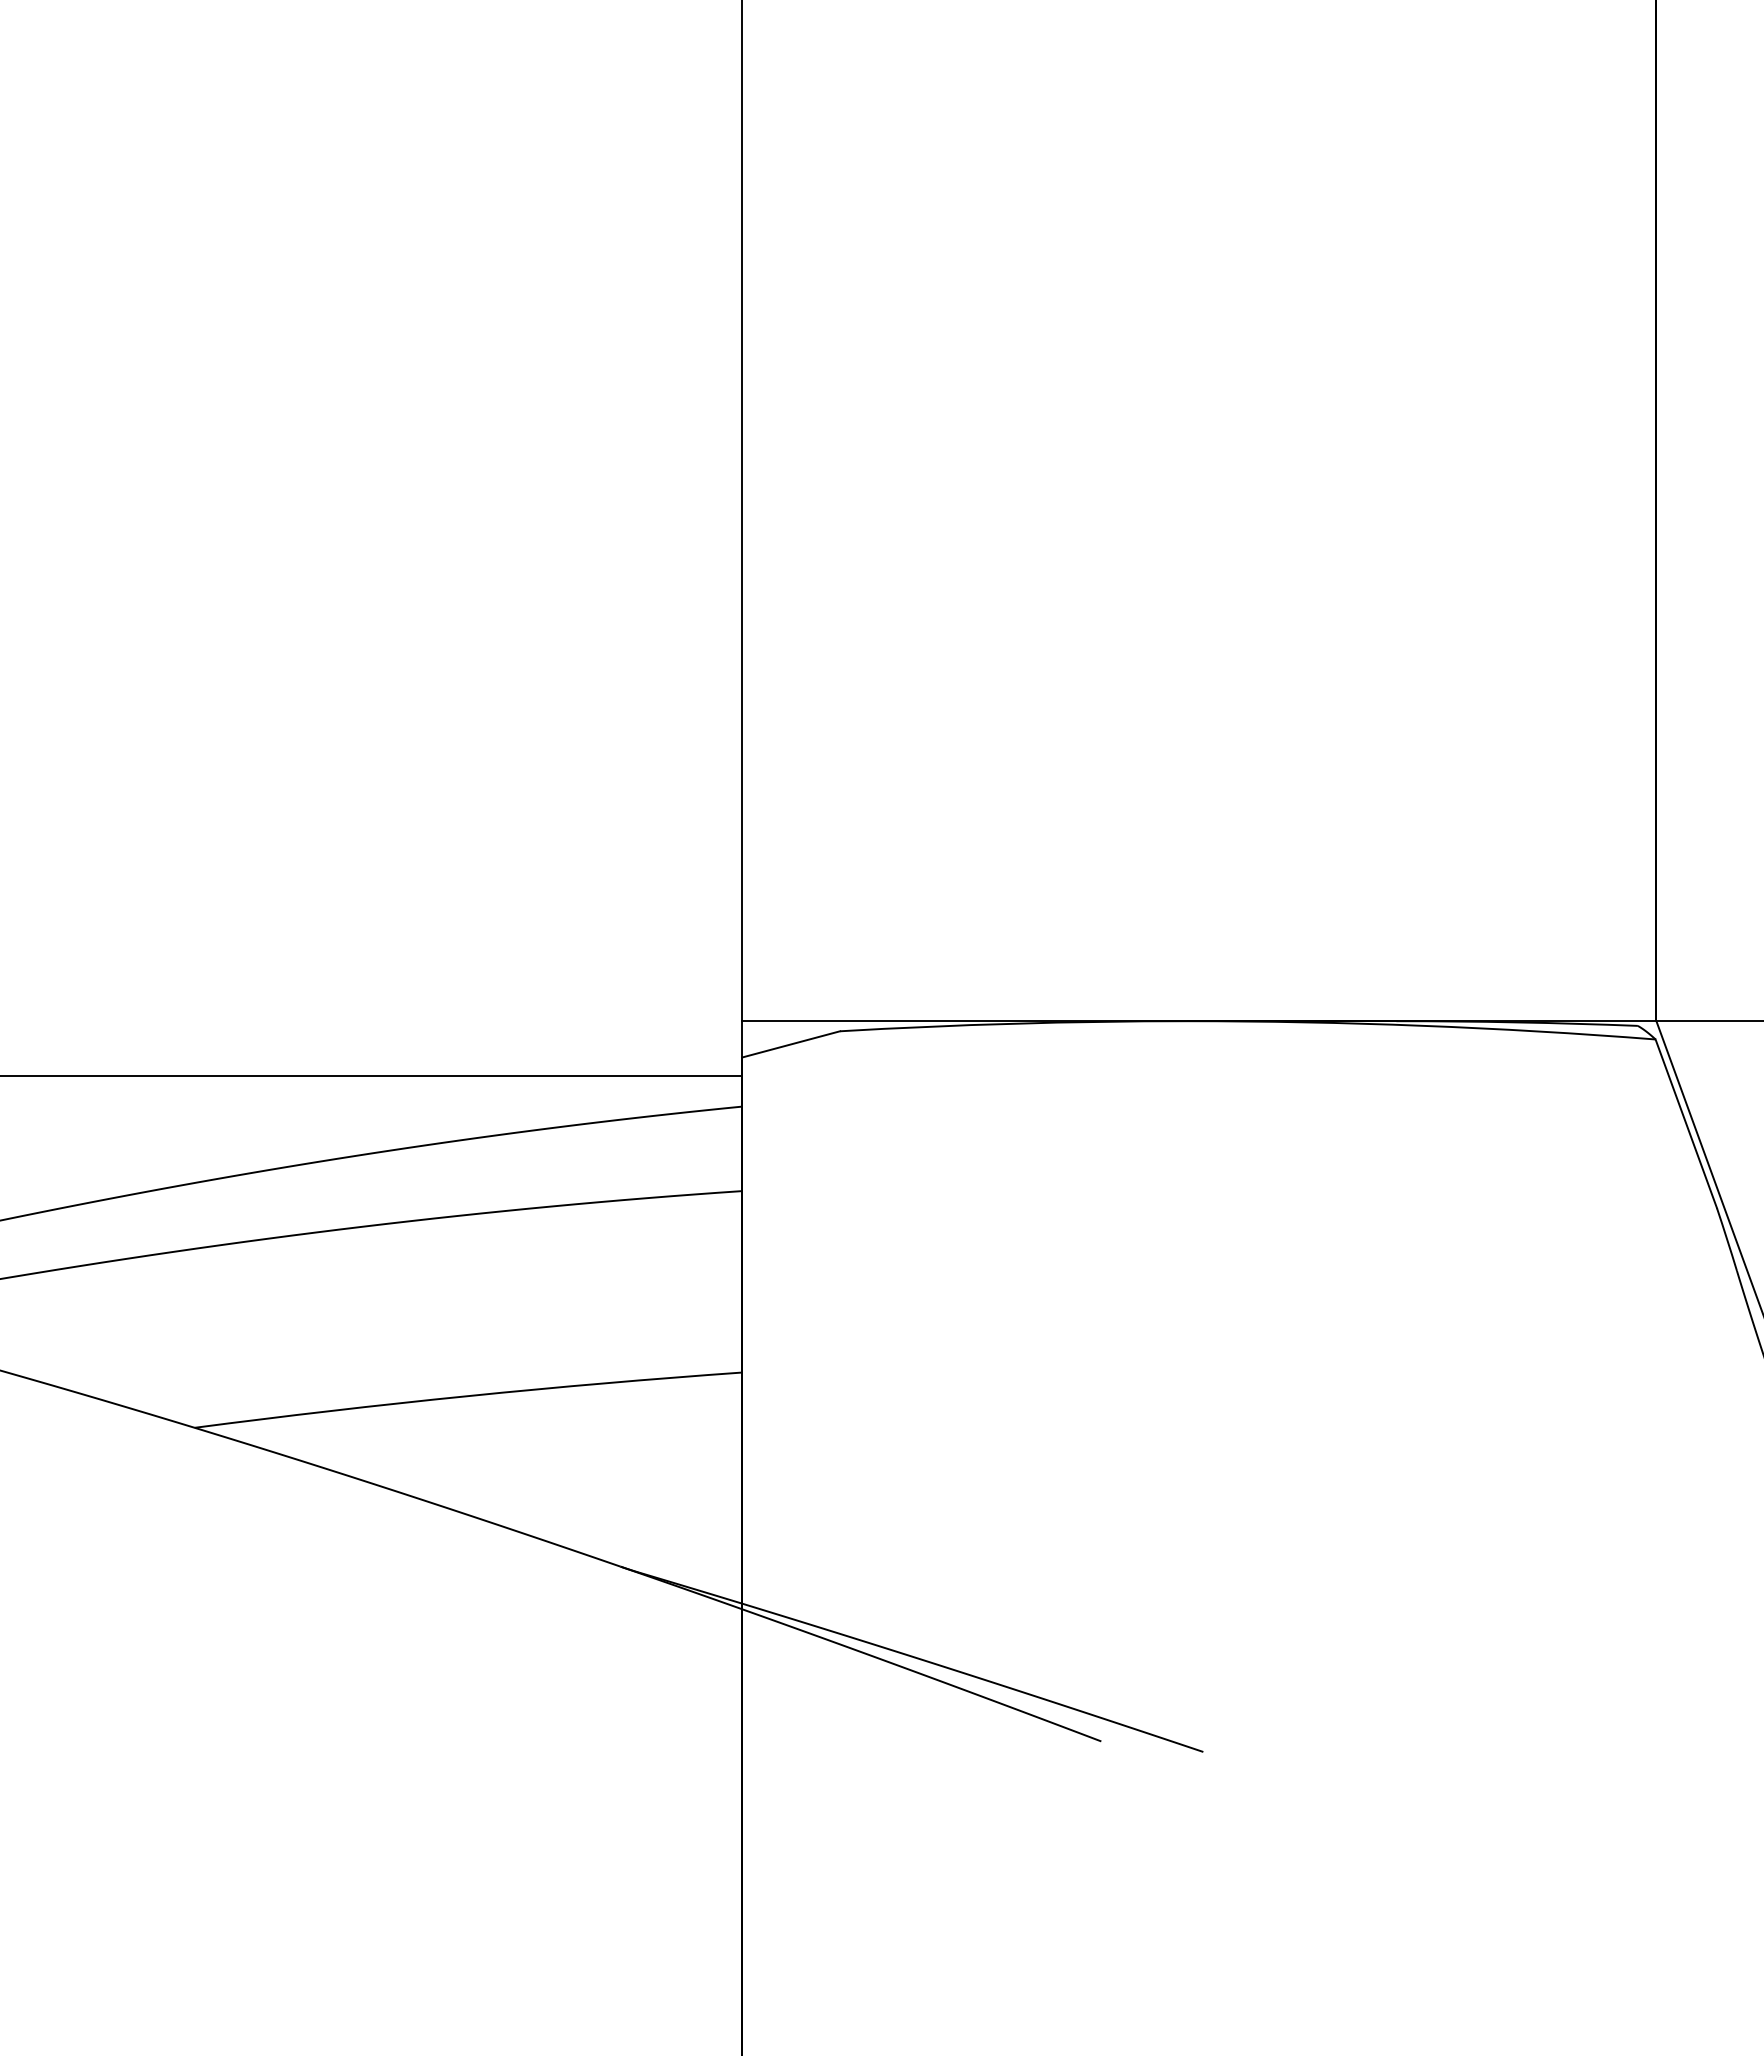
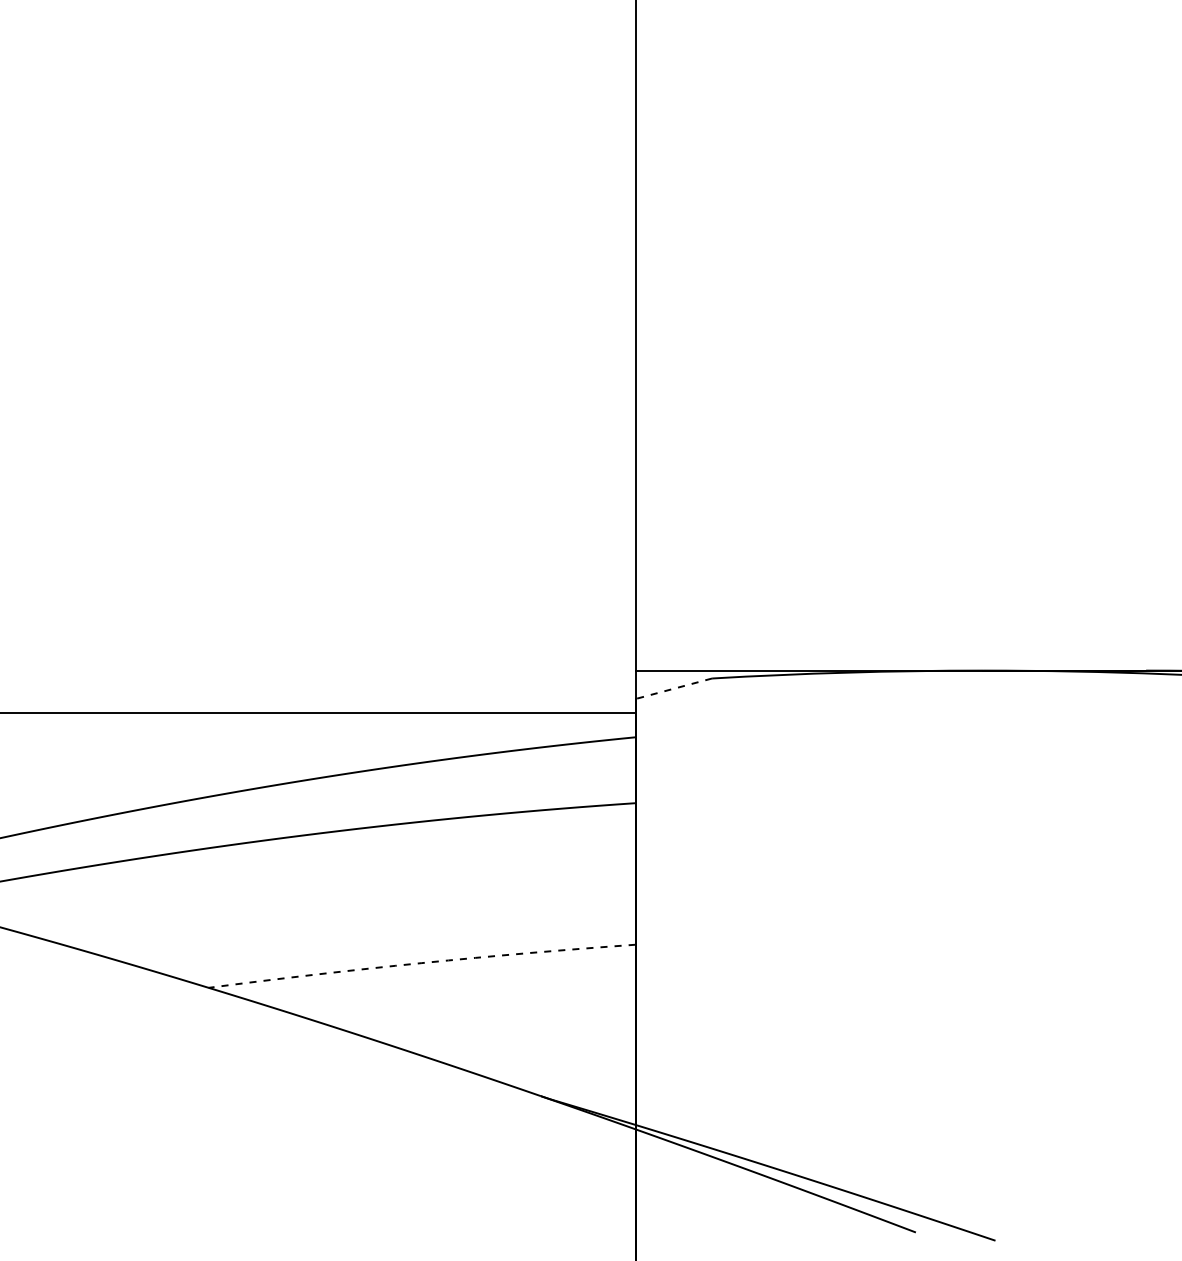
line: (791, 1044) -> (674, 688), solid -> dashed
arc: (468, 1396) -> (422, 963), solid -> dashed

